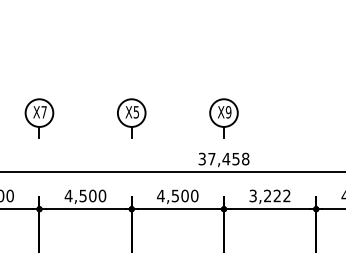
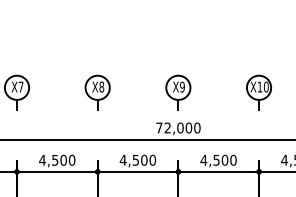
text: (136, 112) -> (101, 87), X5 -> X8
part: (315, 118) -> (258, 92), added
text: (223, 158) -> (177, 127), 37,458 -> 72,000
text: (269, 195) -> (218, 159), 3,222 -> 4,500

